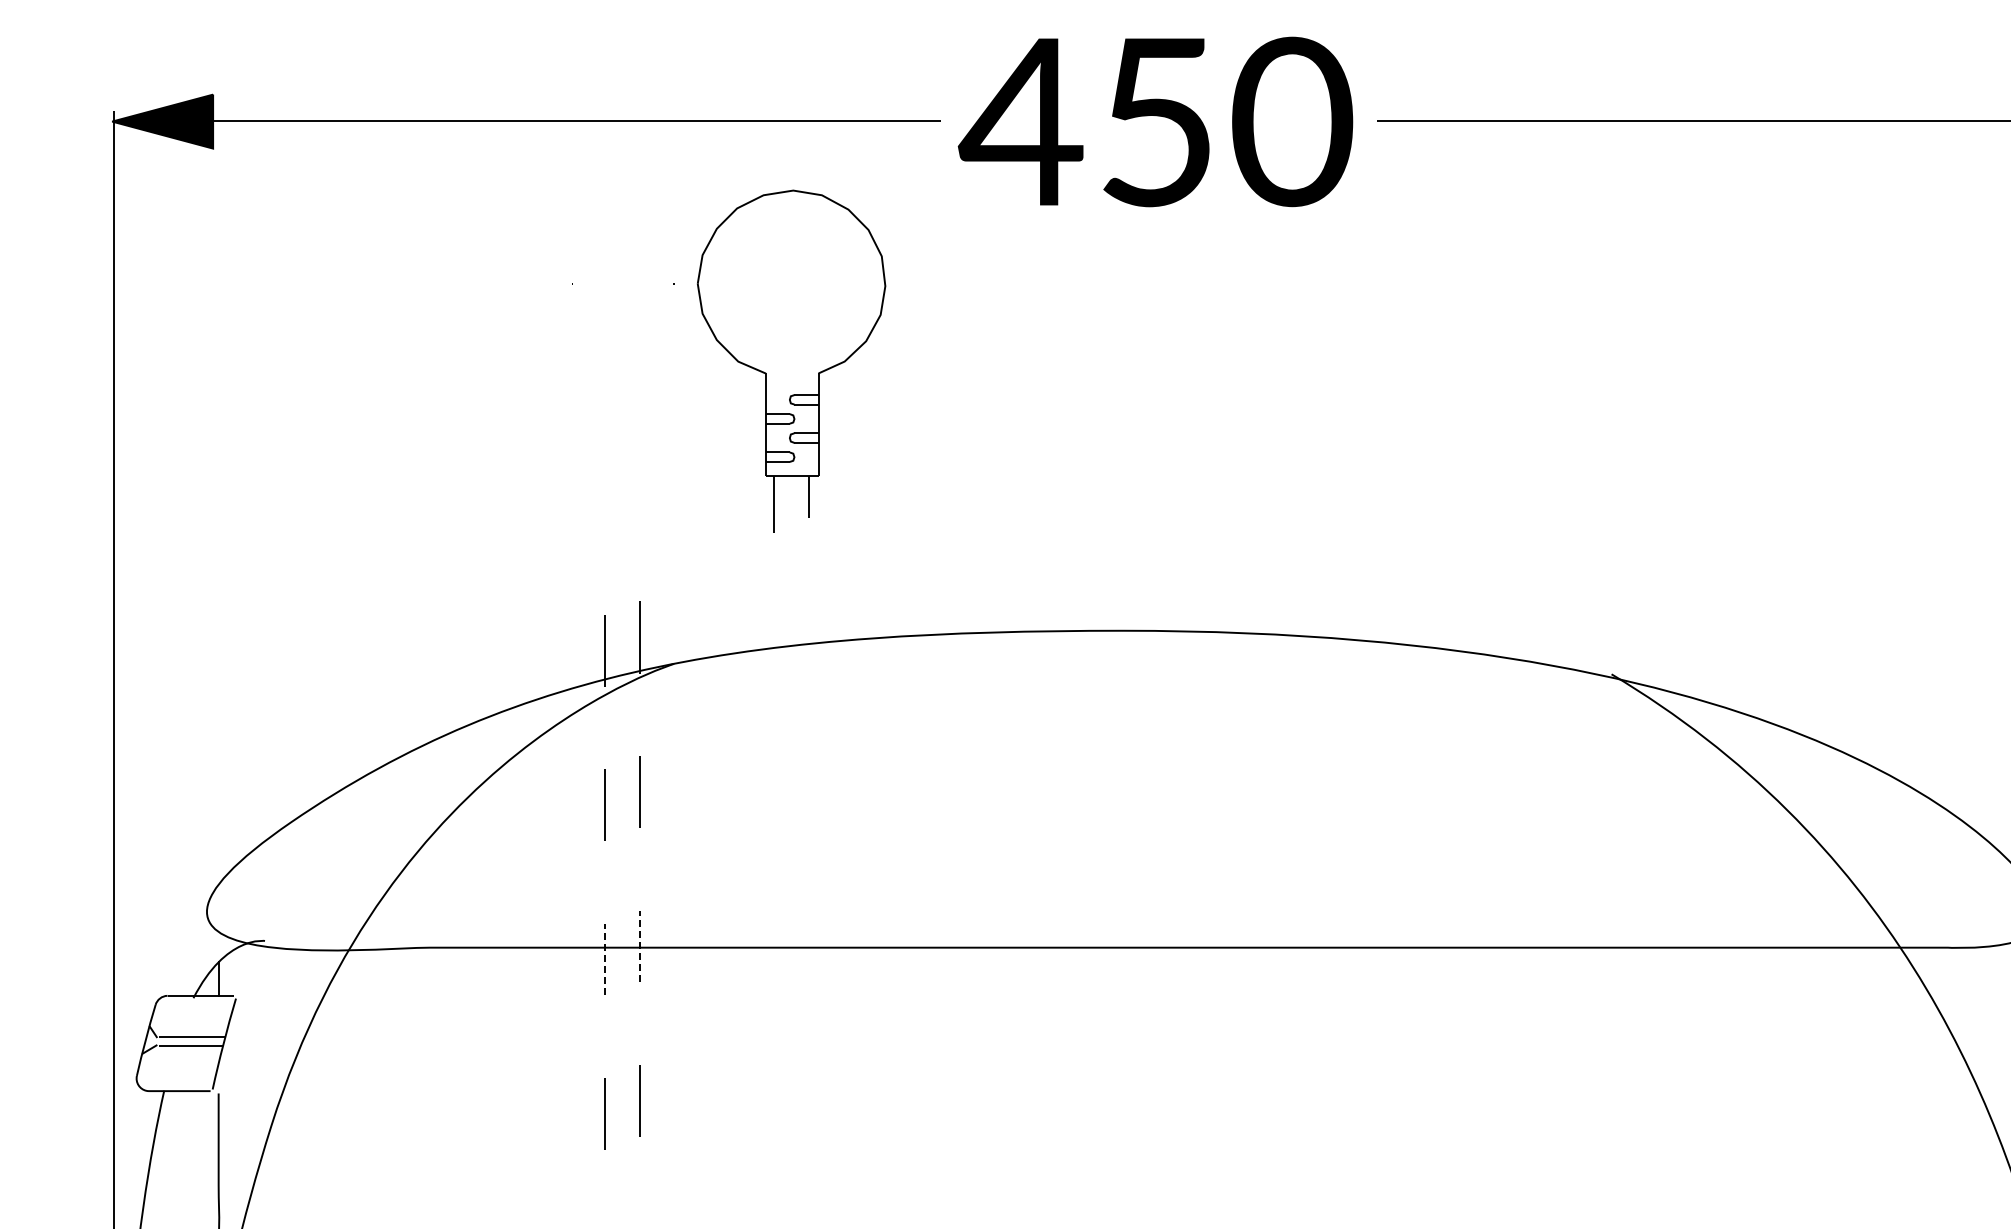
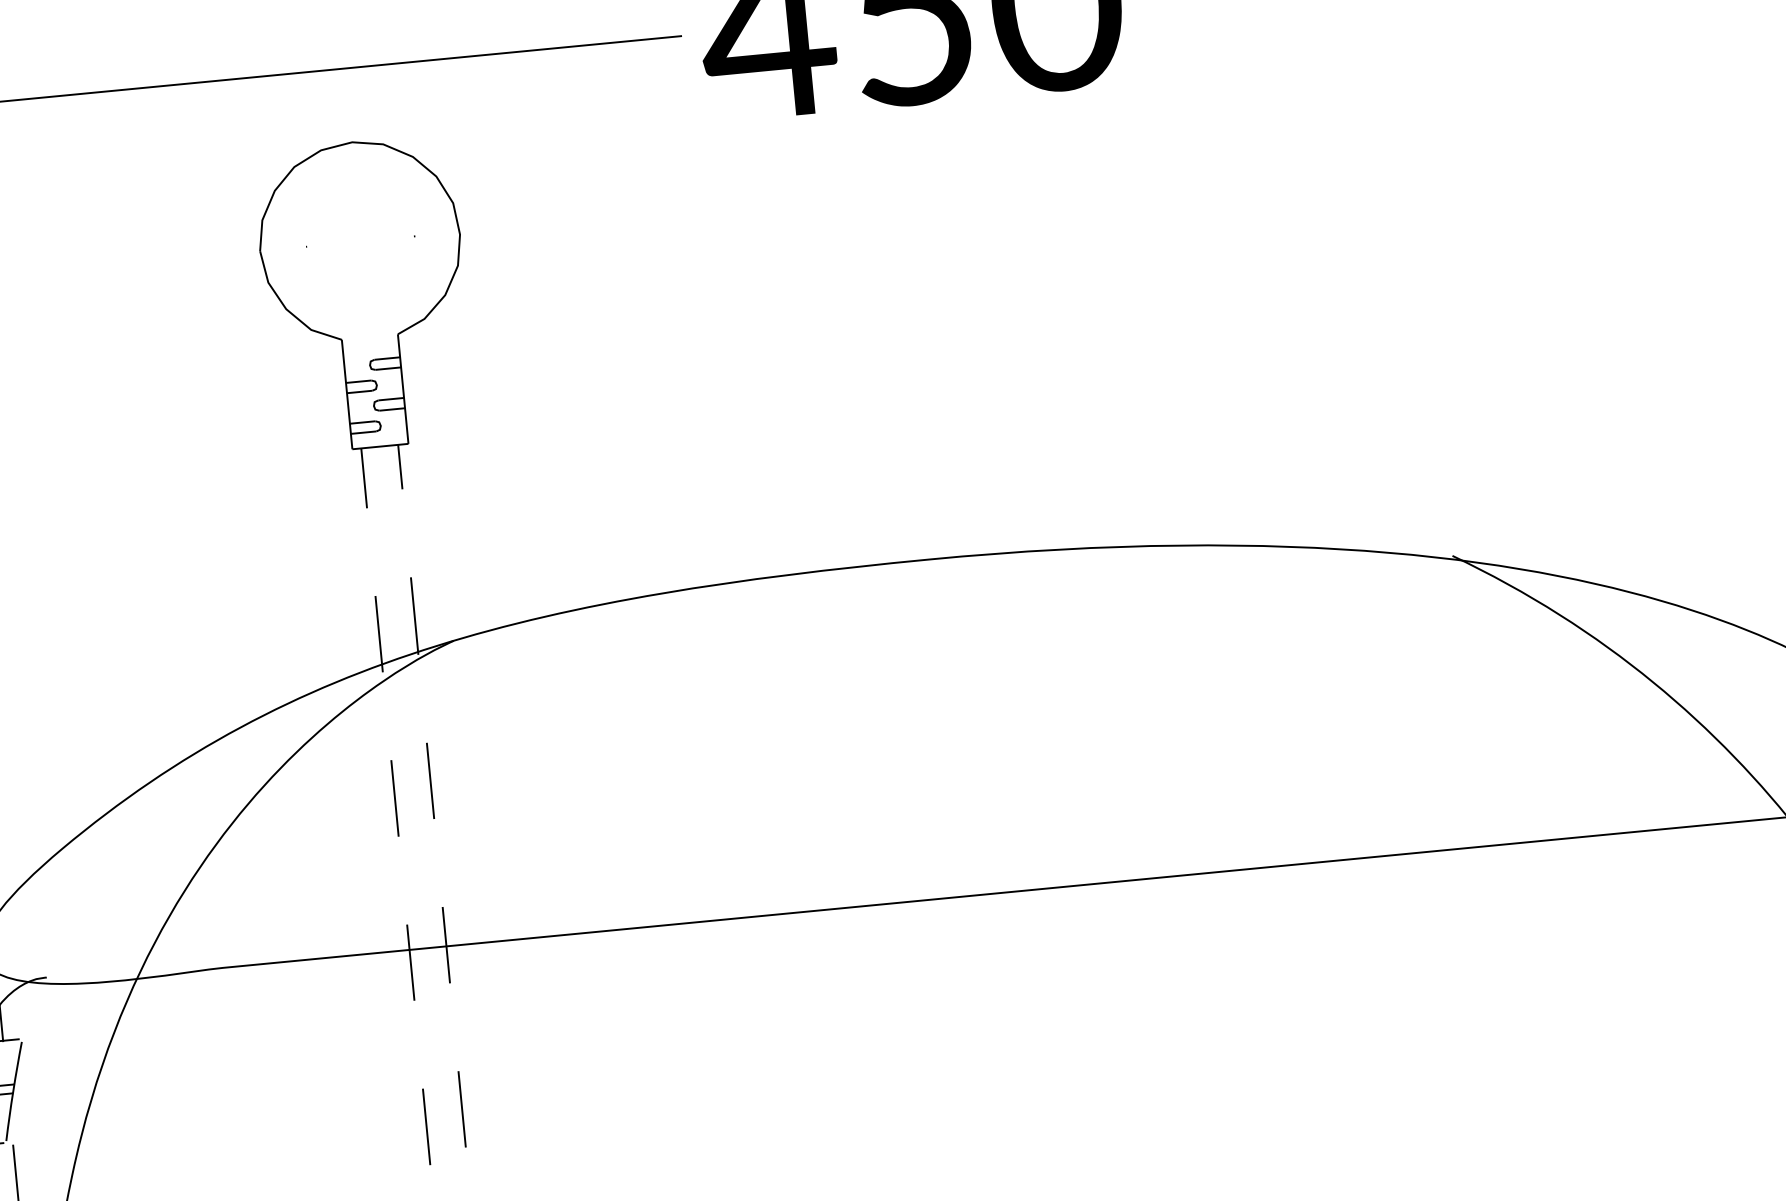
part: (791, 360) -> (367, 323), moved
line: (639, 946) -> (445, 945), dashed -> solid
line: (605, 959) -> (411, 962), dashed -> solid

